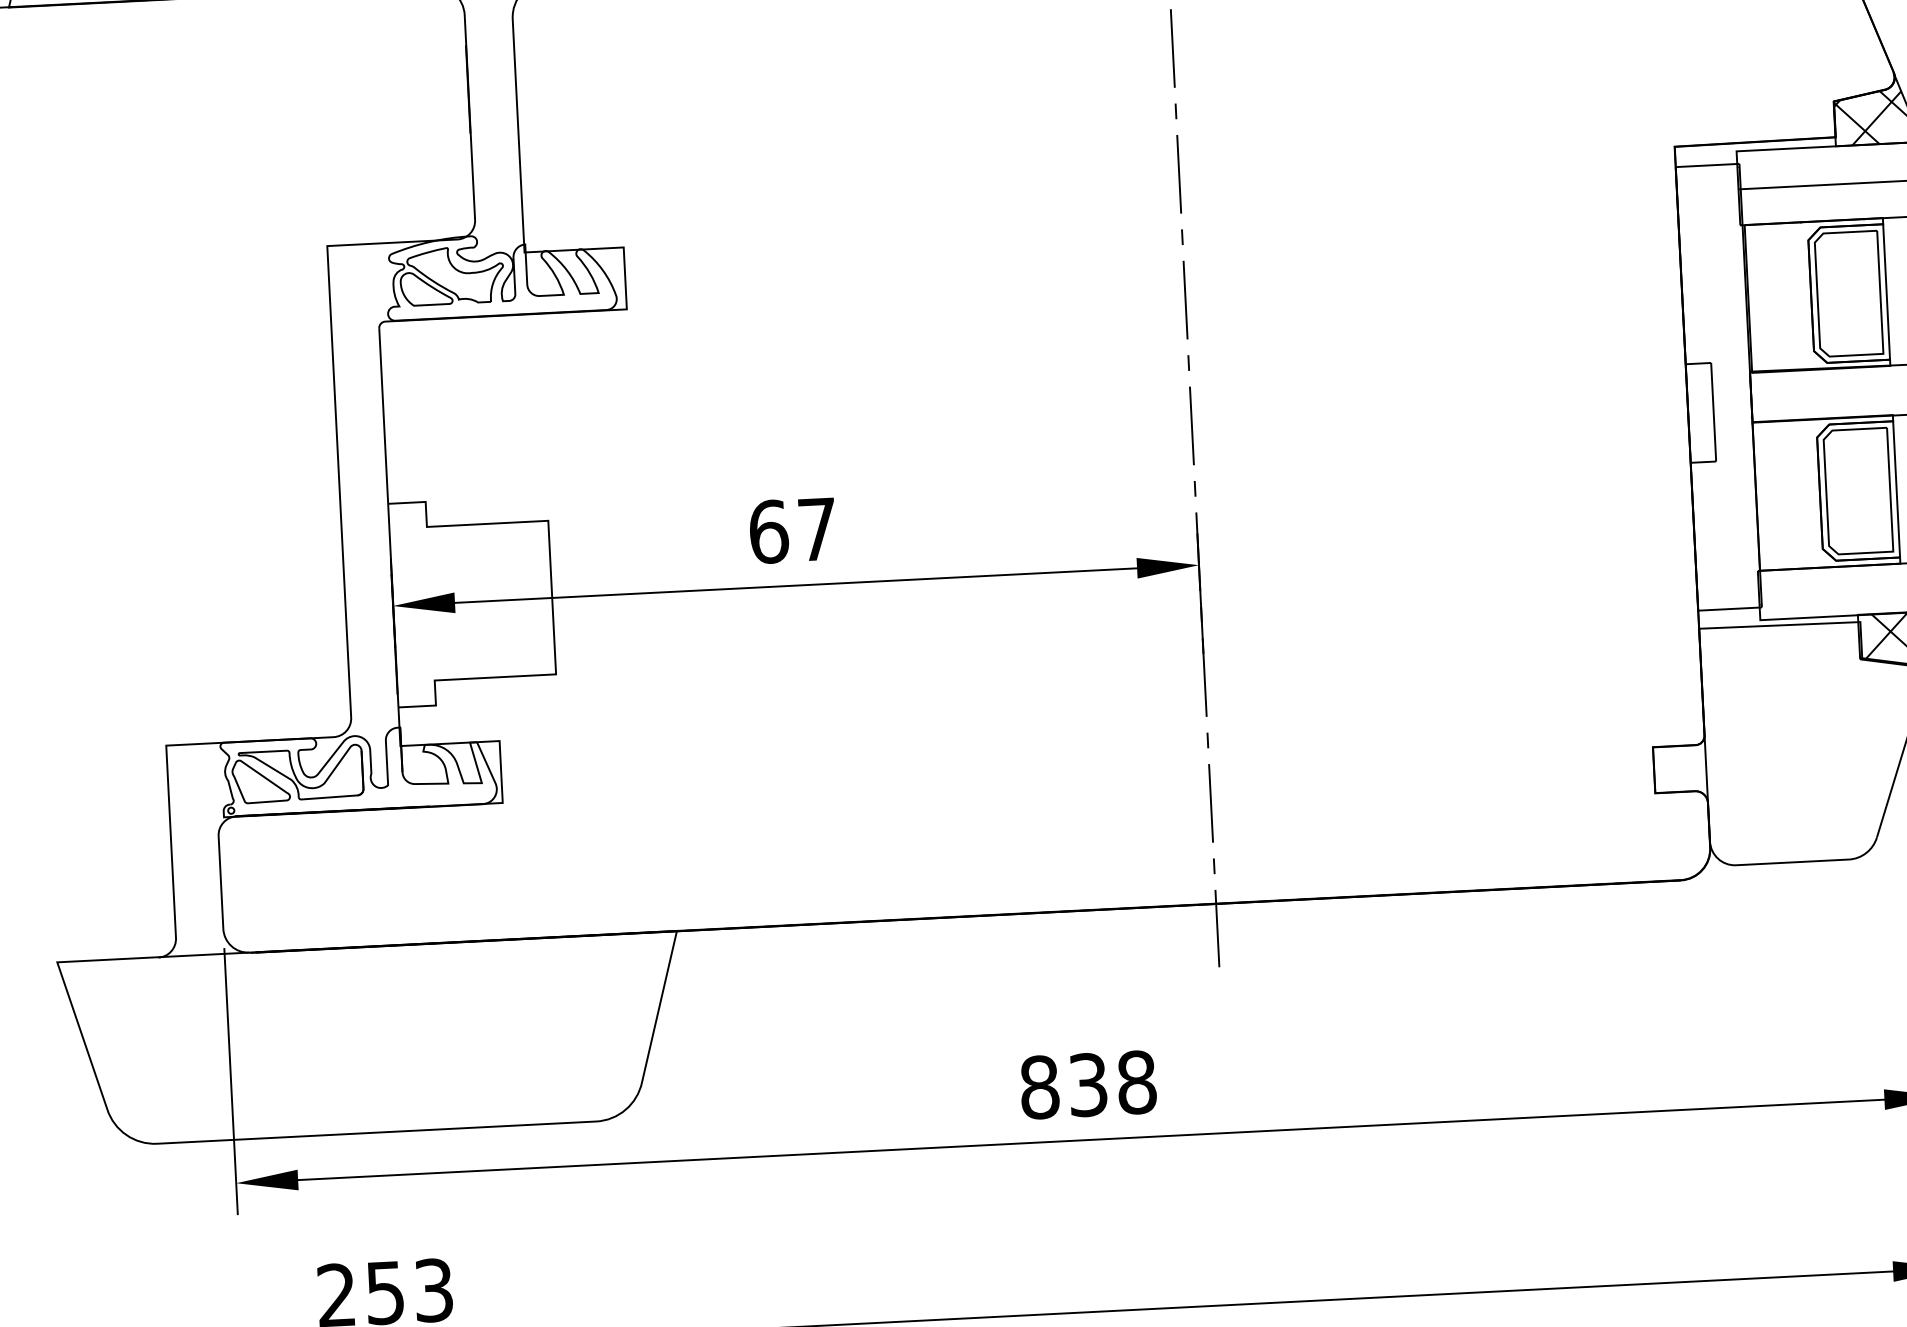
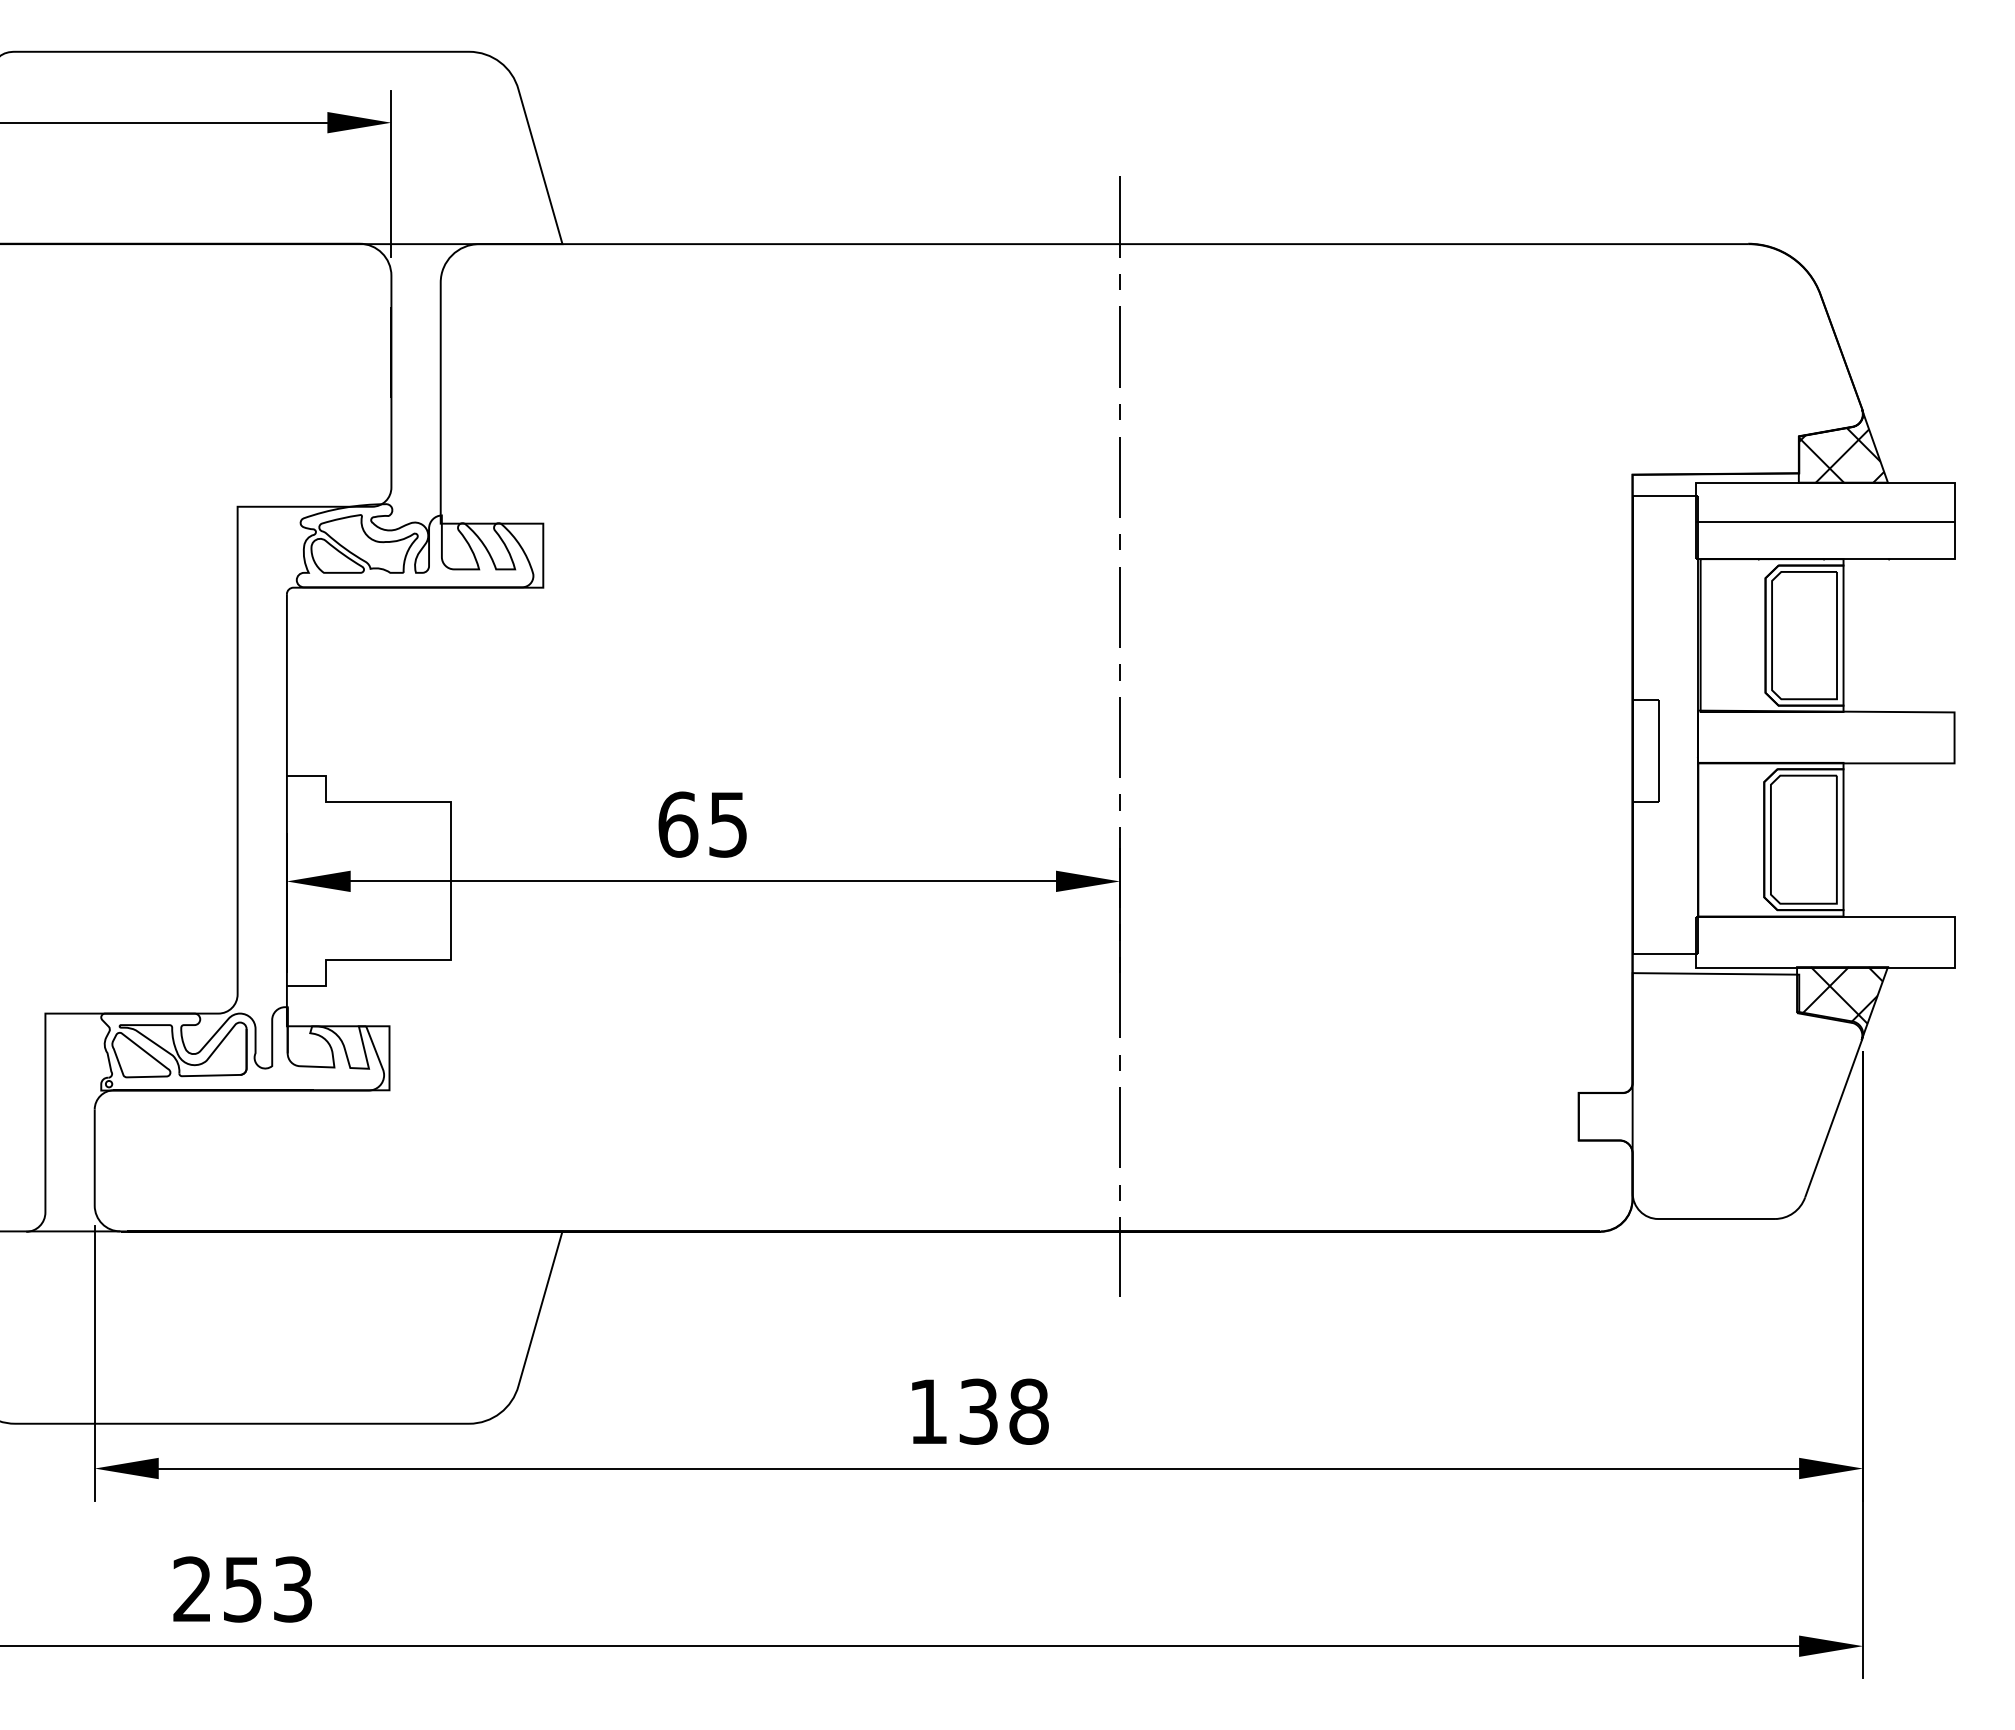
text: (816, 529) -> (727, 824), 67 -> 65
text: (1039, 1087) -> (928, 1411), 838 -> 138

